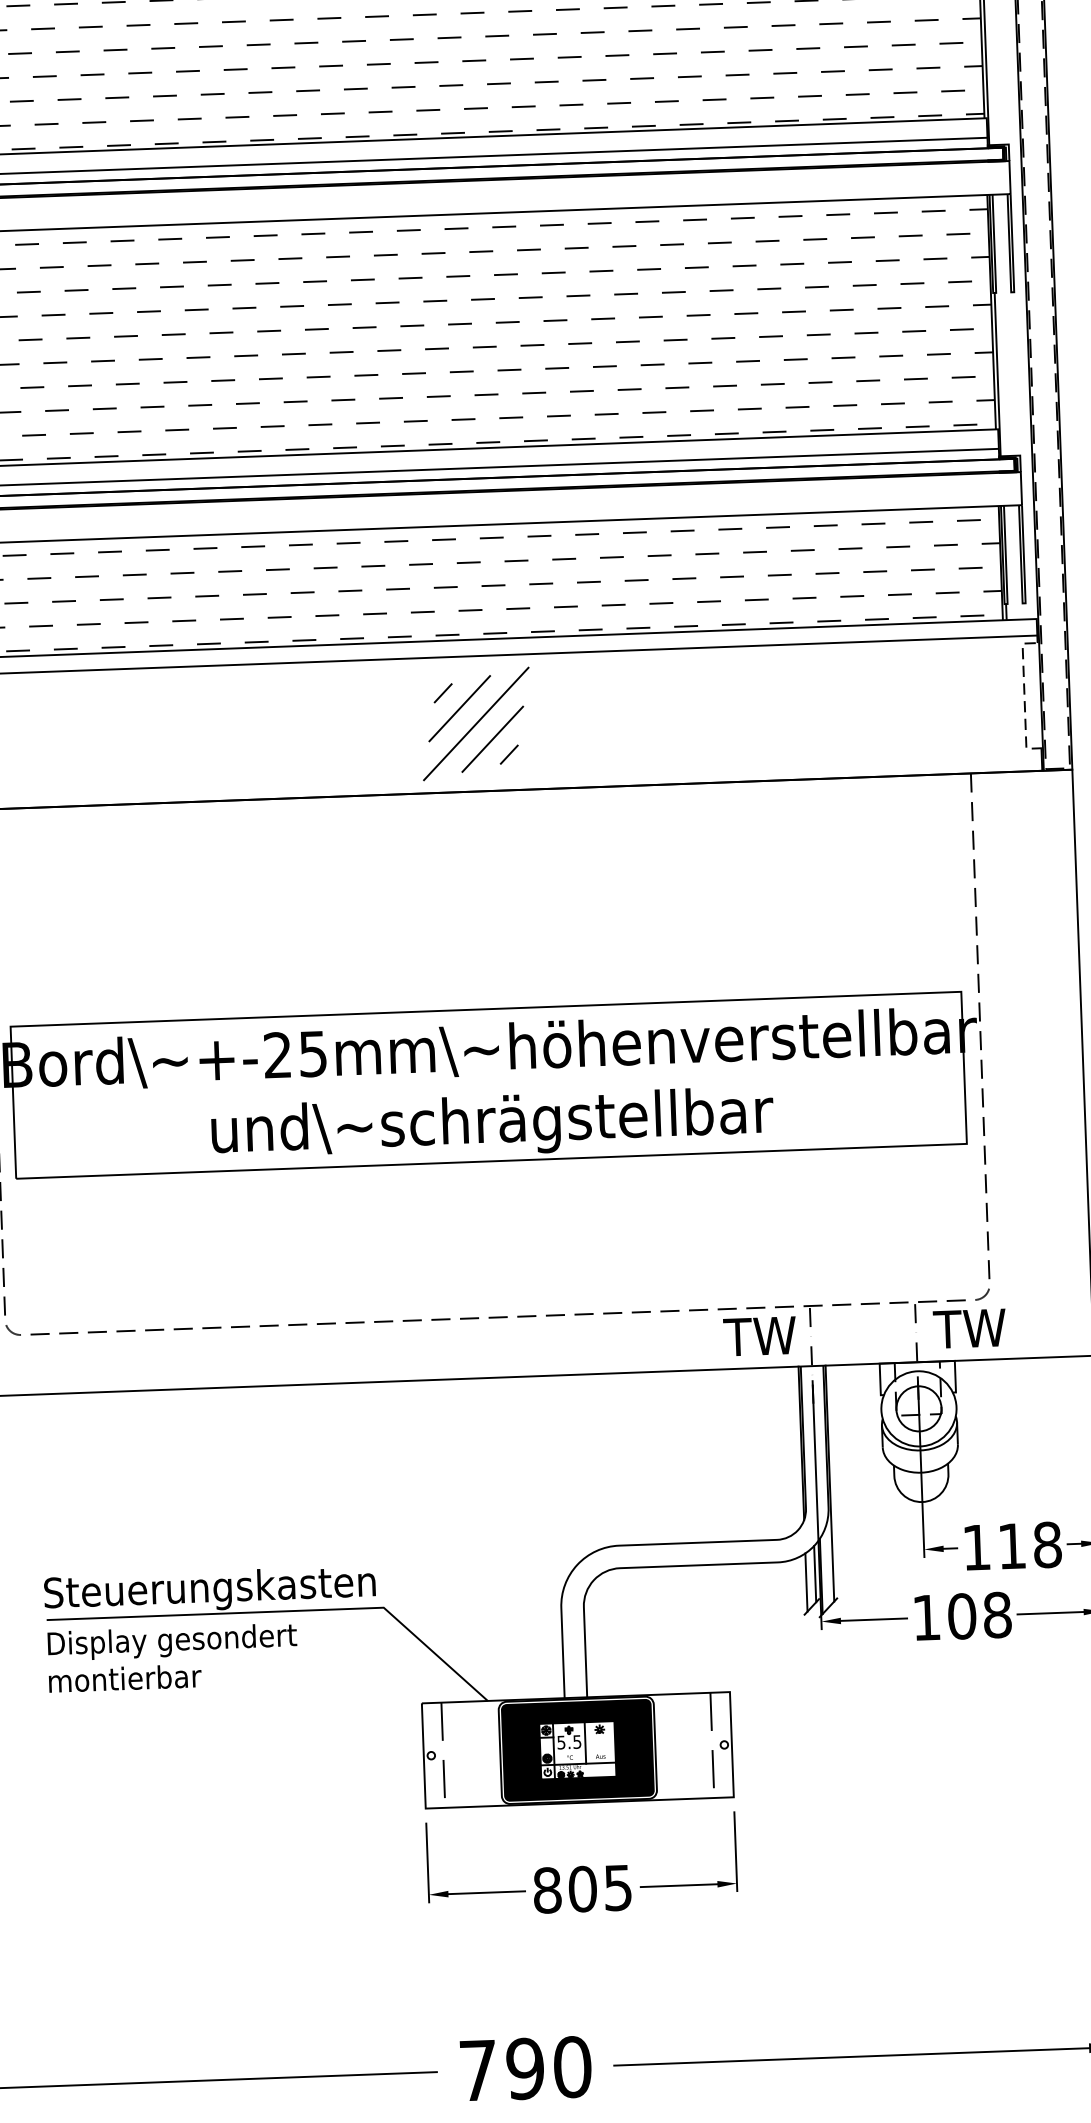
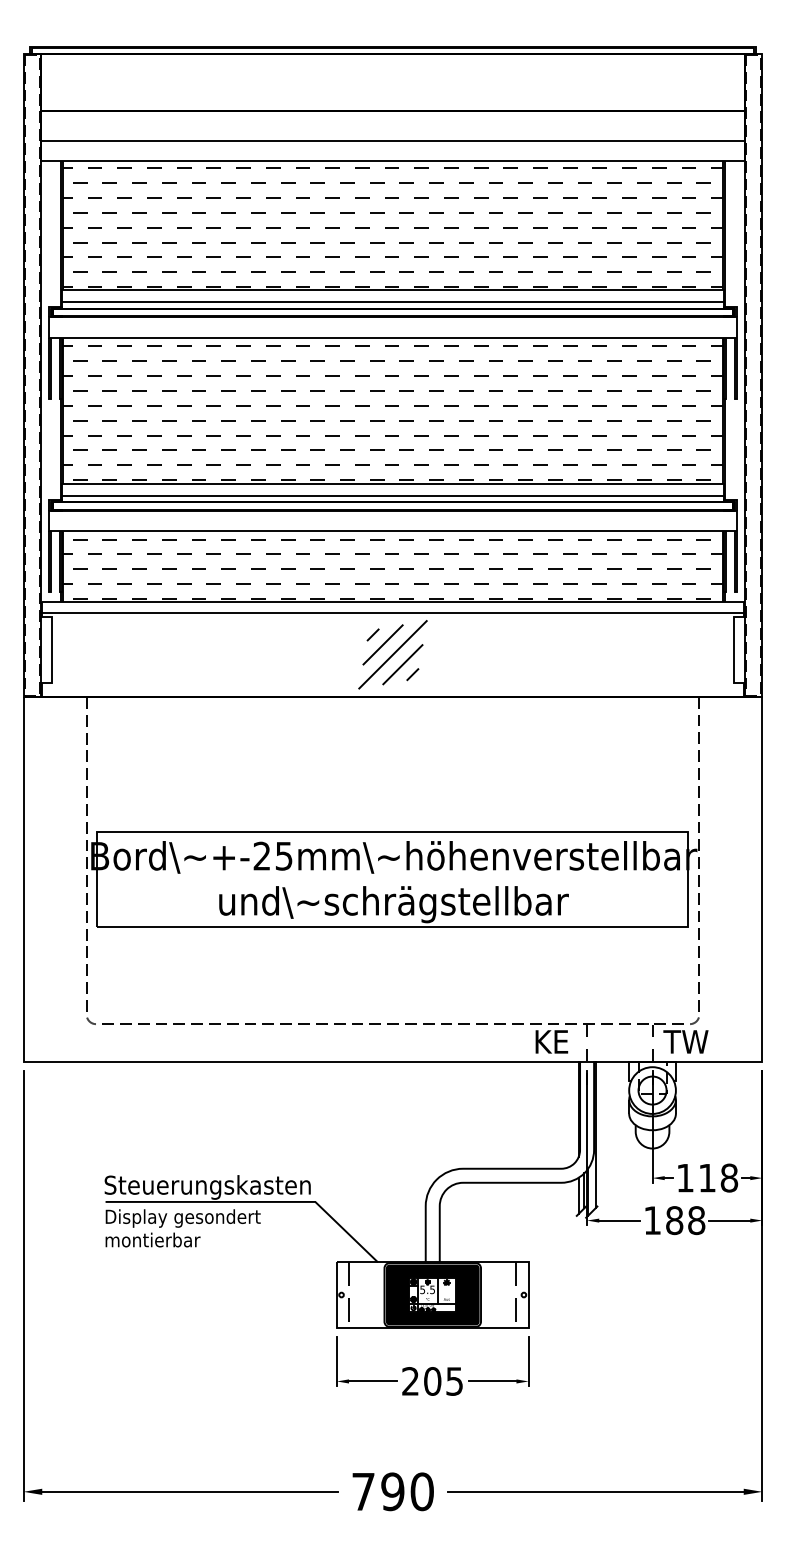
line: (1024, 696) -> (734, 650), dashed -> solid
text: (758, 1335) -> (554, 1041), TW -> KE
text: (961, 1616) -> (674, 1220), 108 -> 188
text: (547, 1890) -> (410, 1381), 805 -> 205

